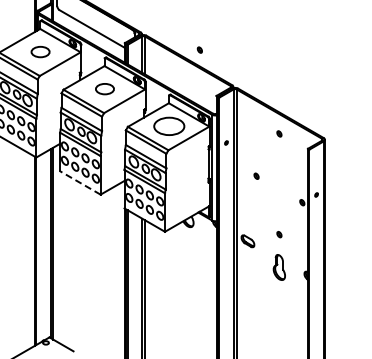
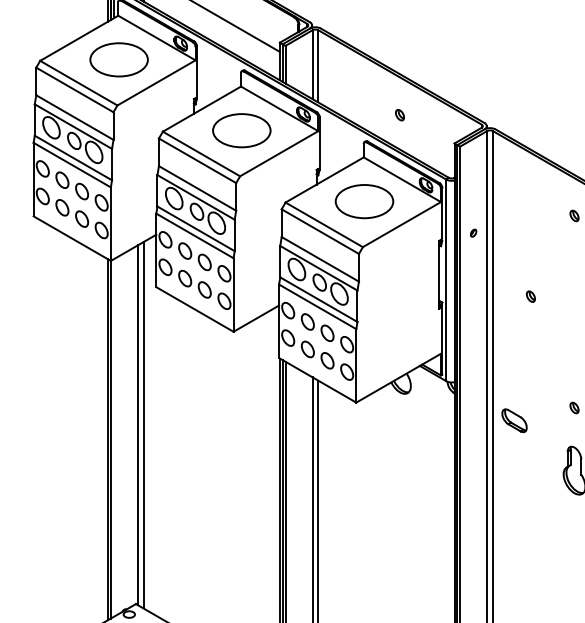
part: (199, 49) -> (399, 114), moved
part: (40, 51) -> (118, 58), size x1.67
part: (104, 88) -> (240, 129), size x1.67
line: (79, 182) -> (193, 308), dashed -> solid

